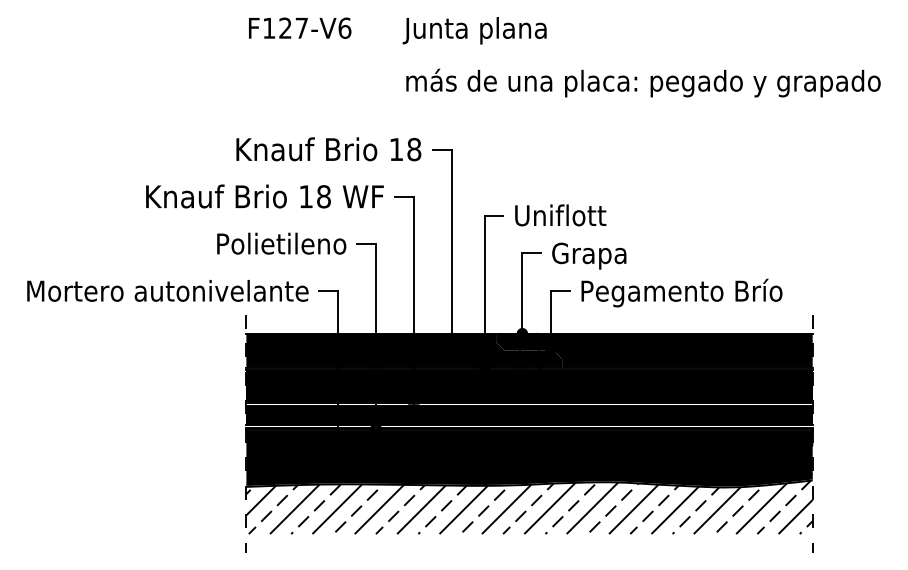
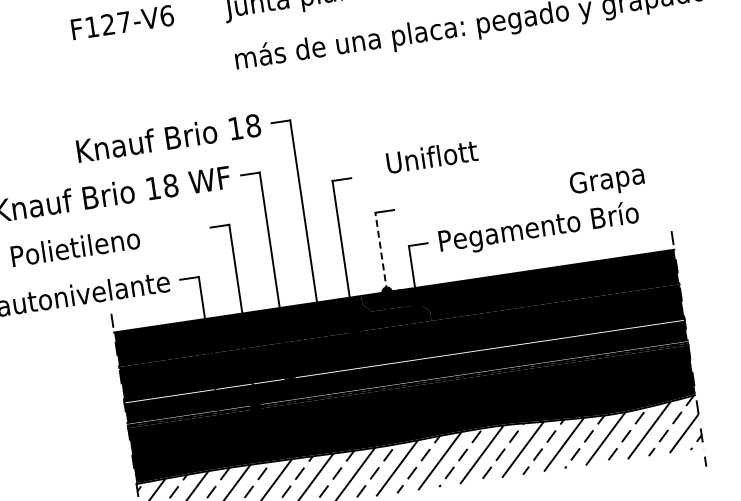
text: (560, 215) -> (431, 157), moved
text: (281, 243) -> (75, 247), moved
text: (589, 255) -> (607, 180), moved
line: (522, 293) -> (381, 252), solid -> dashed

